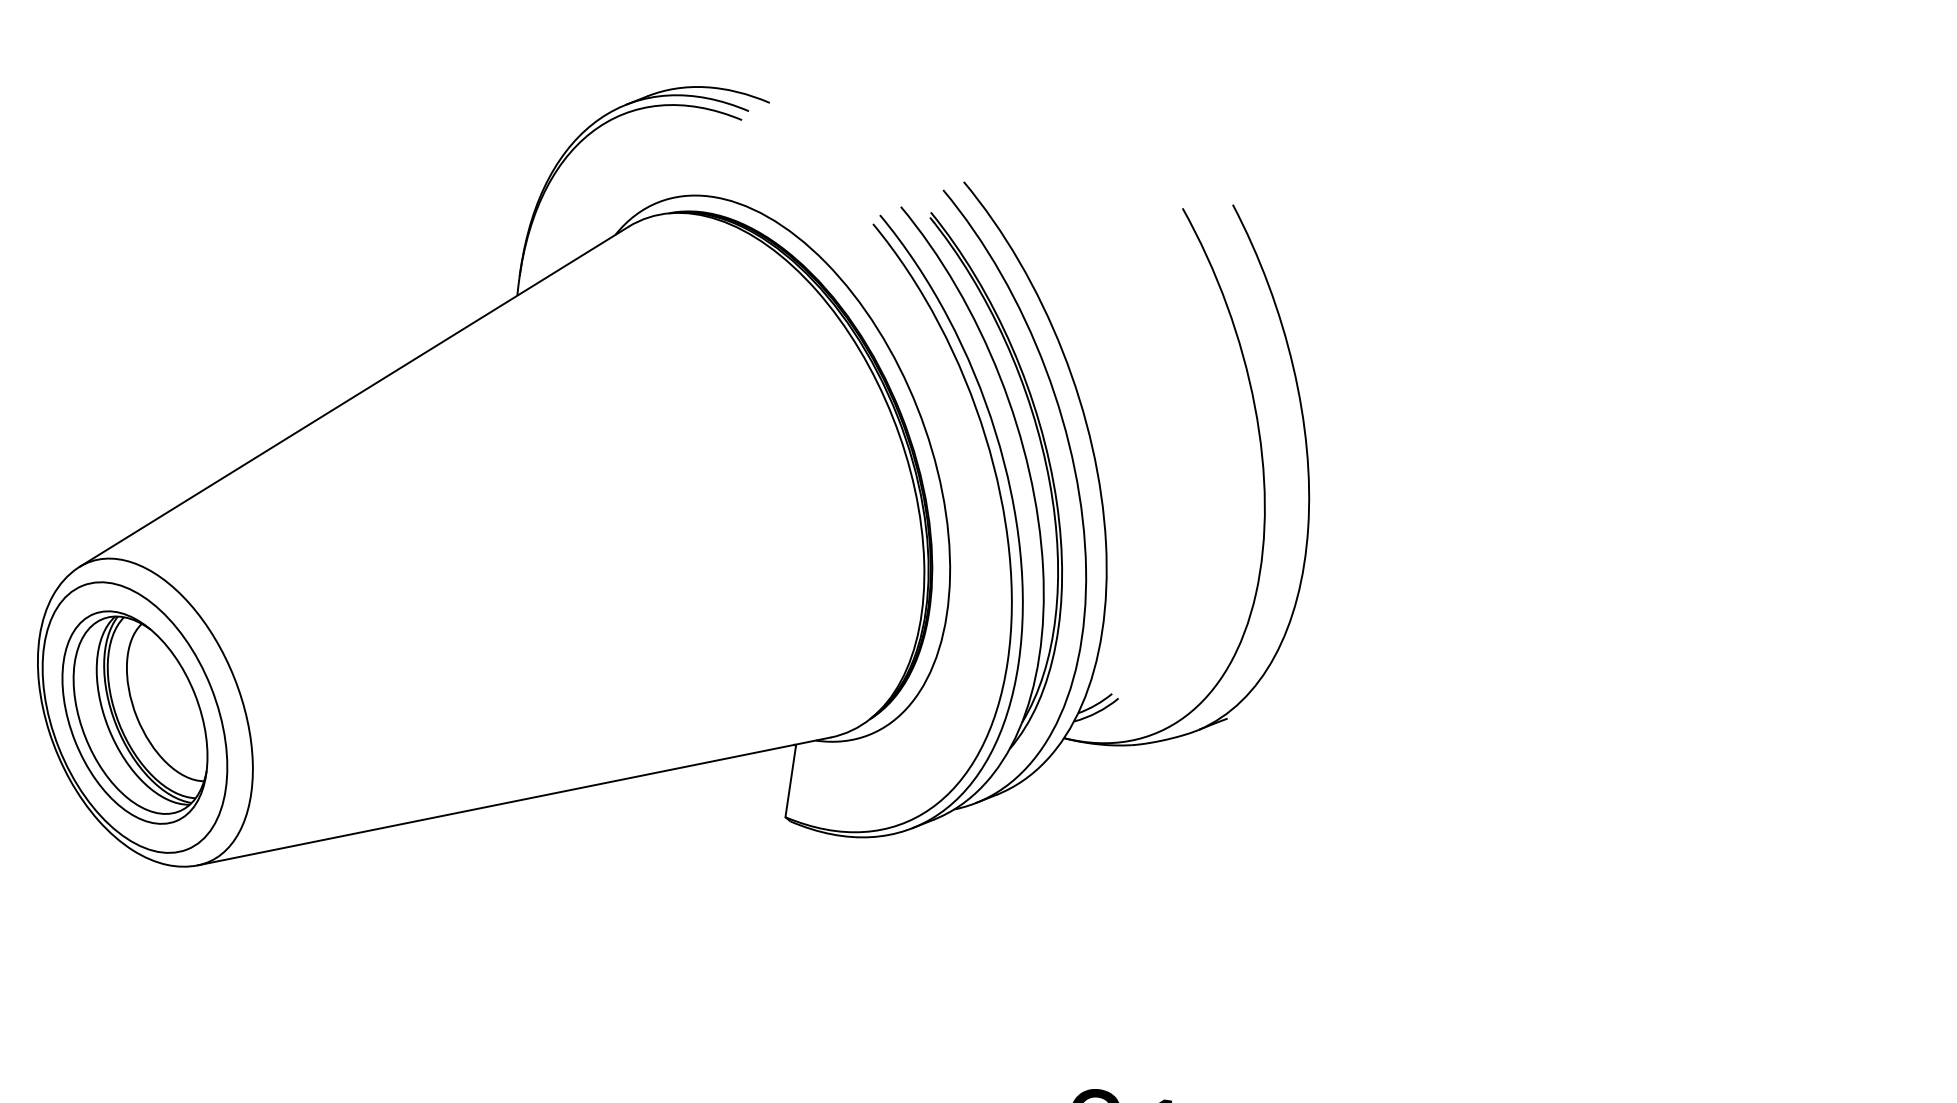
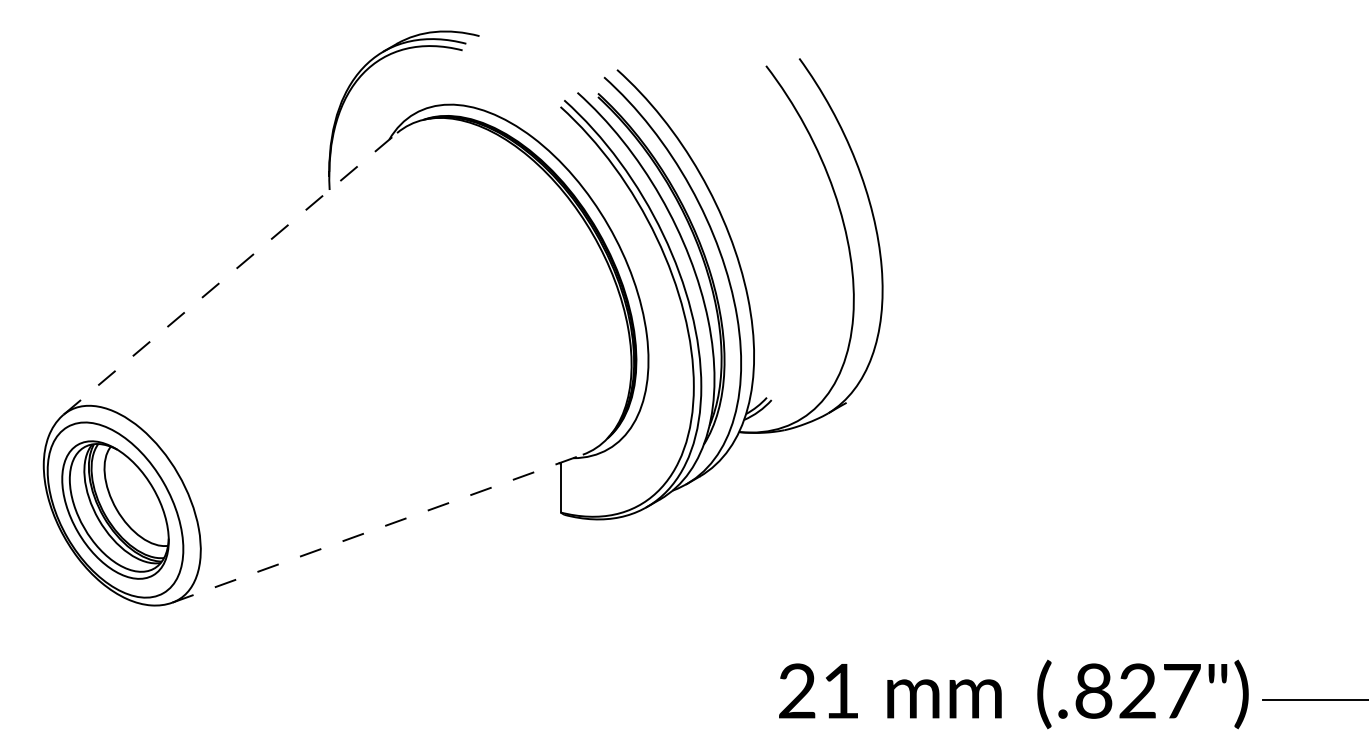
line: (354, 396) -> (230, 273), solid -> dashed
line: (515, 801) -> (378, 528), solid -> dashed

